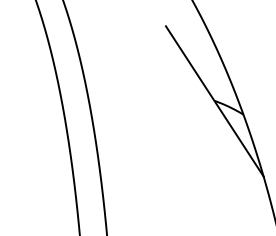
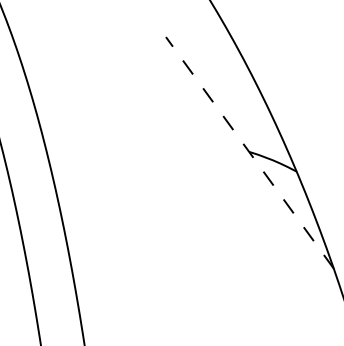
line: (214, 101) -> (249, 153), solid -> dashed

